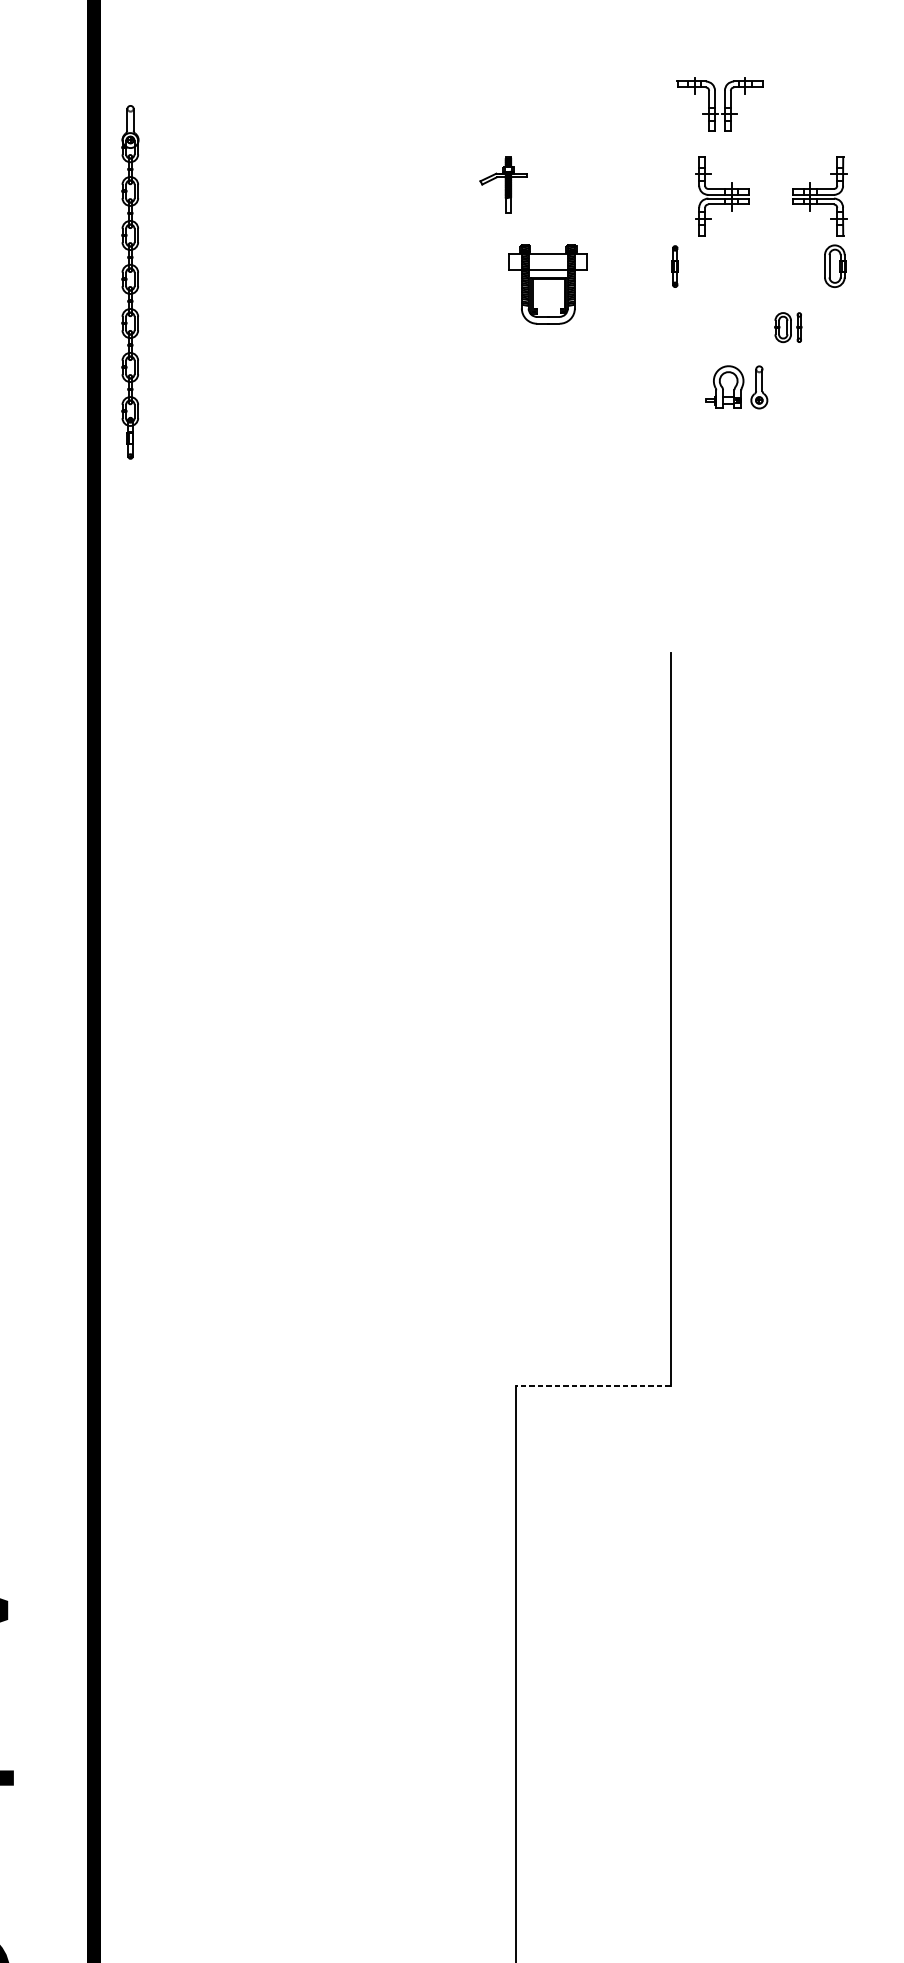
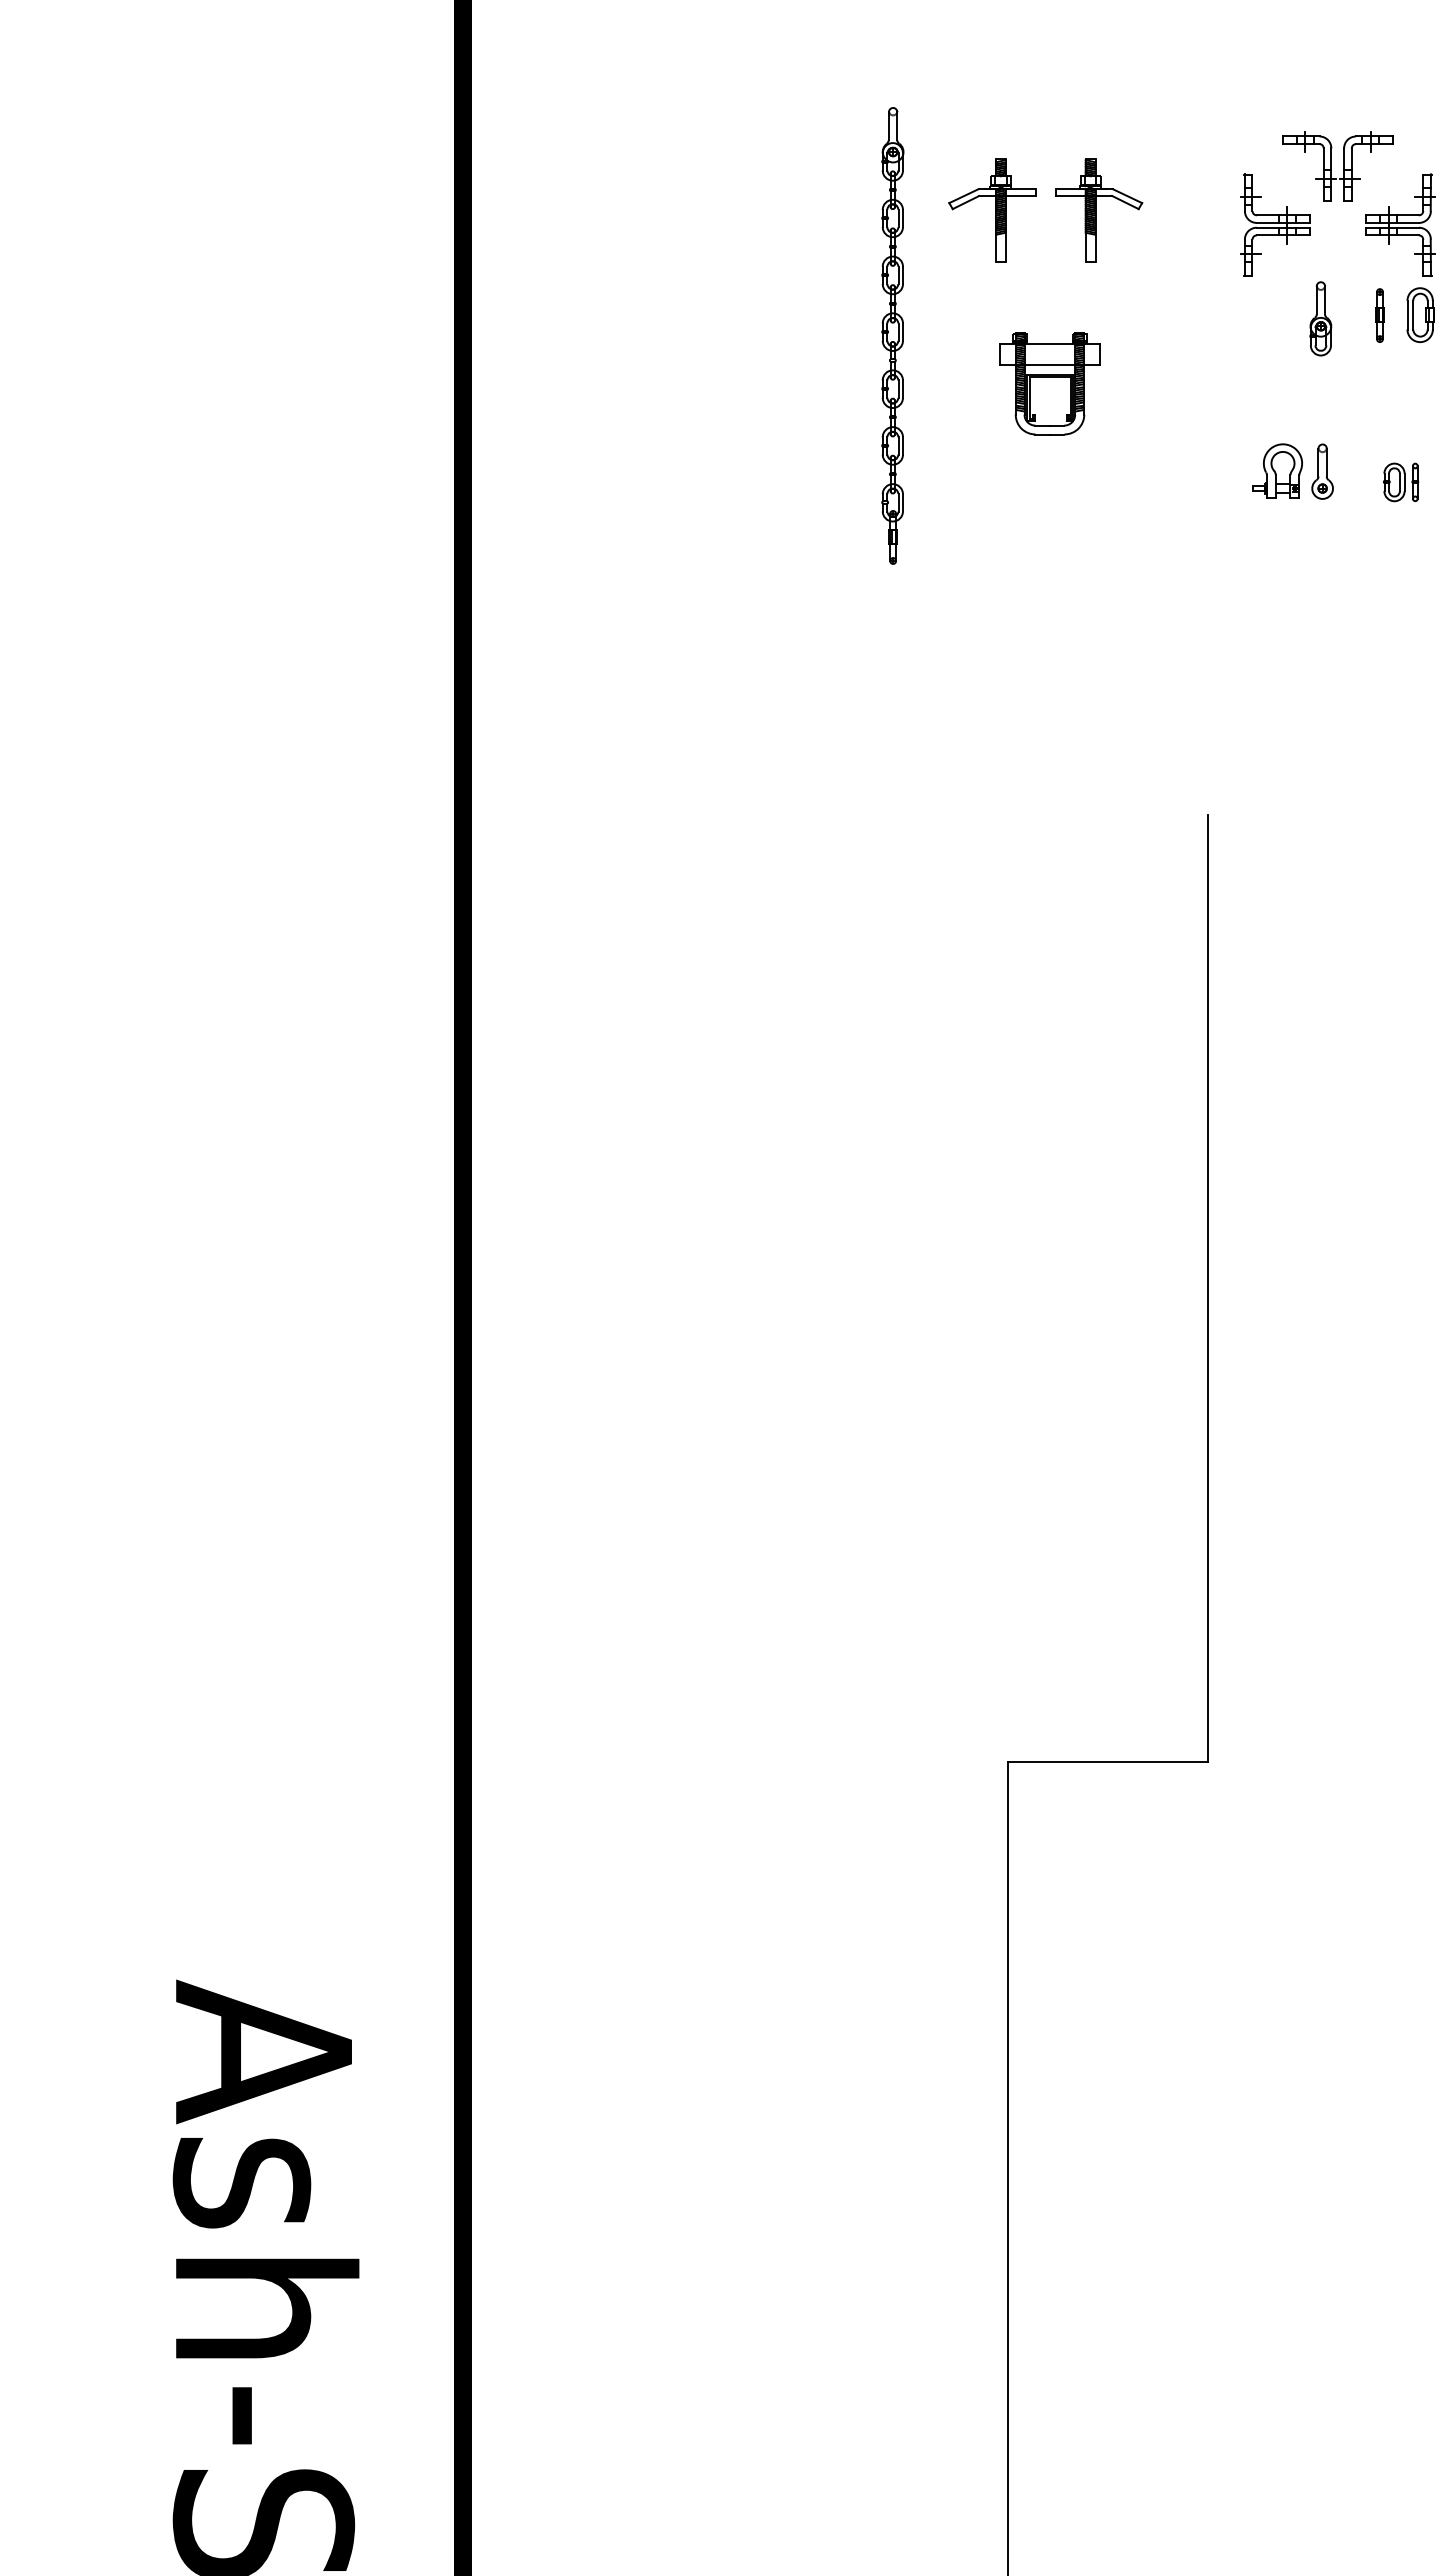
part: (719, 104) -> (1337, 166), moved
part: (503, 185) -> (992, 210), size x1.43
part: (586, 185) -> (1099, 210), added
part: (674, 266) -> (1379, 315), moved
part: (757, 268) -> (1320, 318), added
part: (130, 282) -> (892, 335), moved
part: (547, 284) -> (1049, 383), moved
part: (788, 327) -> (1401, 482), moved
line: (592, 1385) -> (1107, 1761), dashed -> solid

